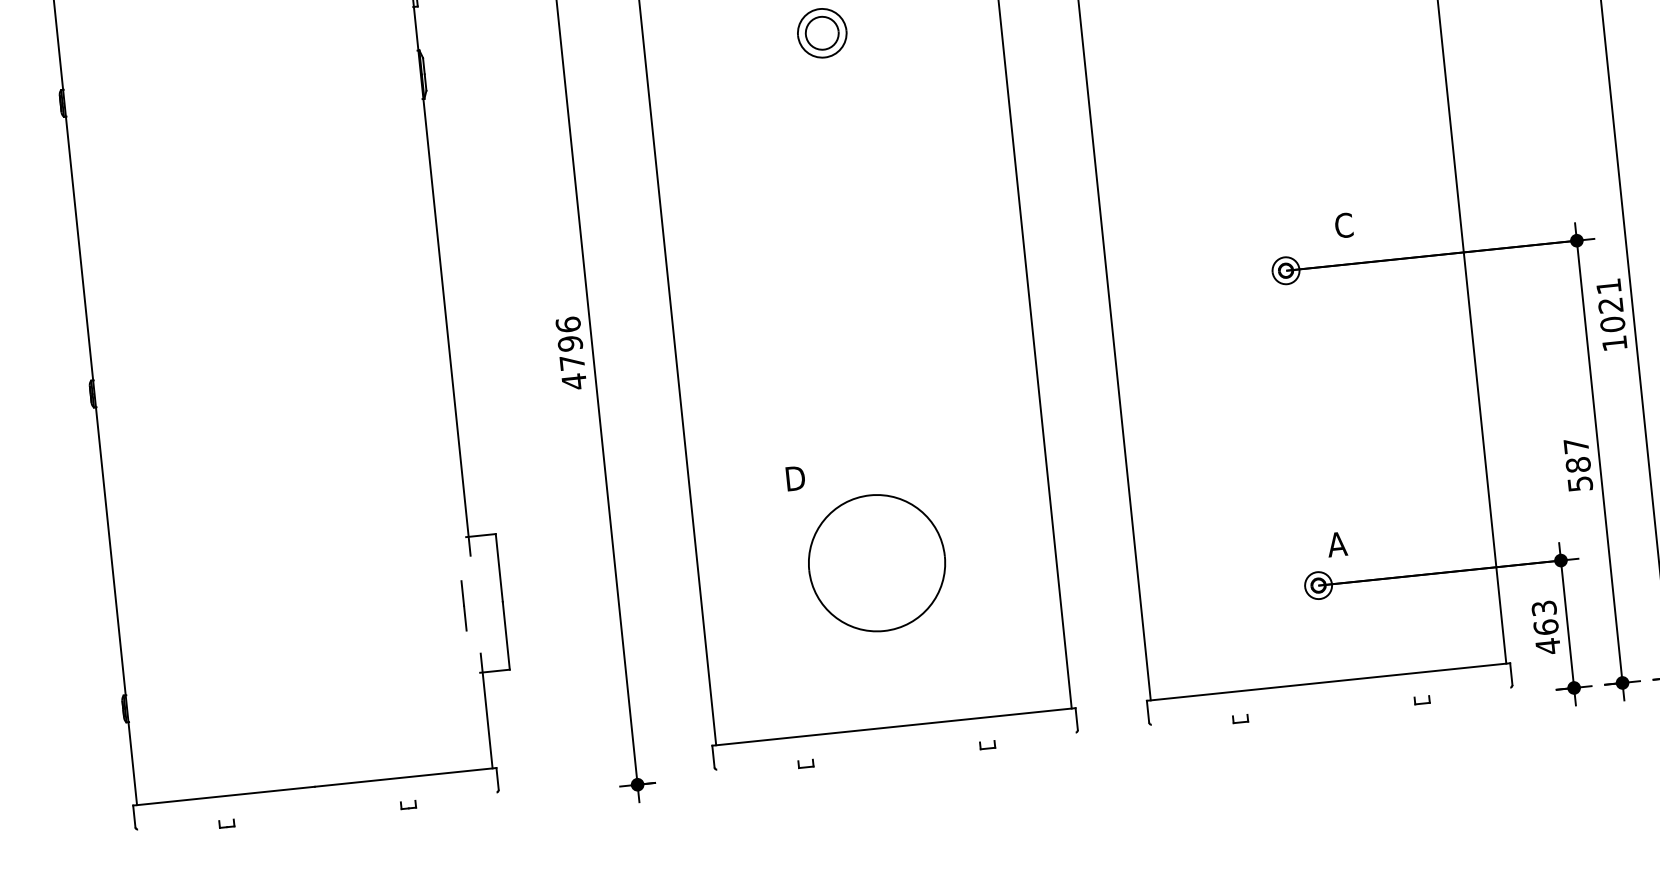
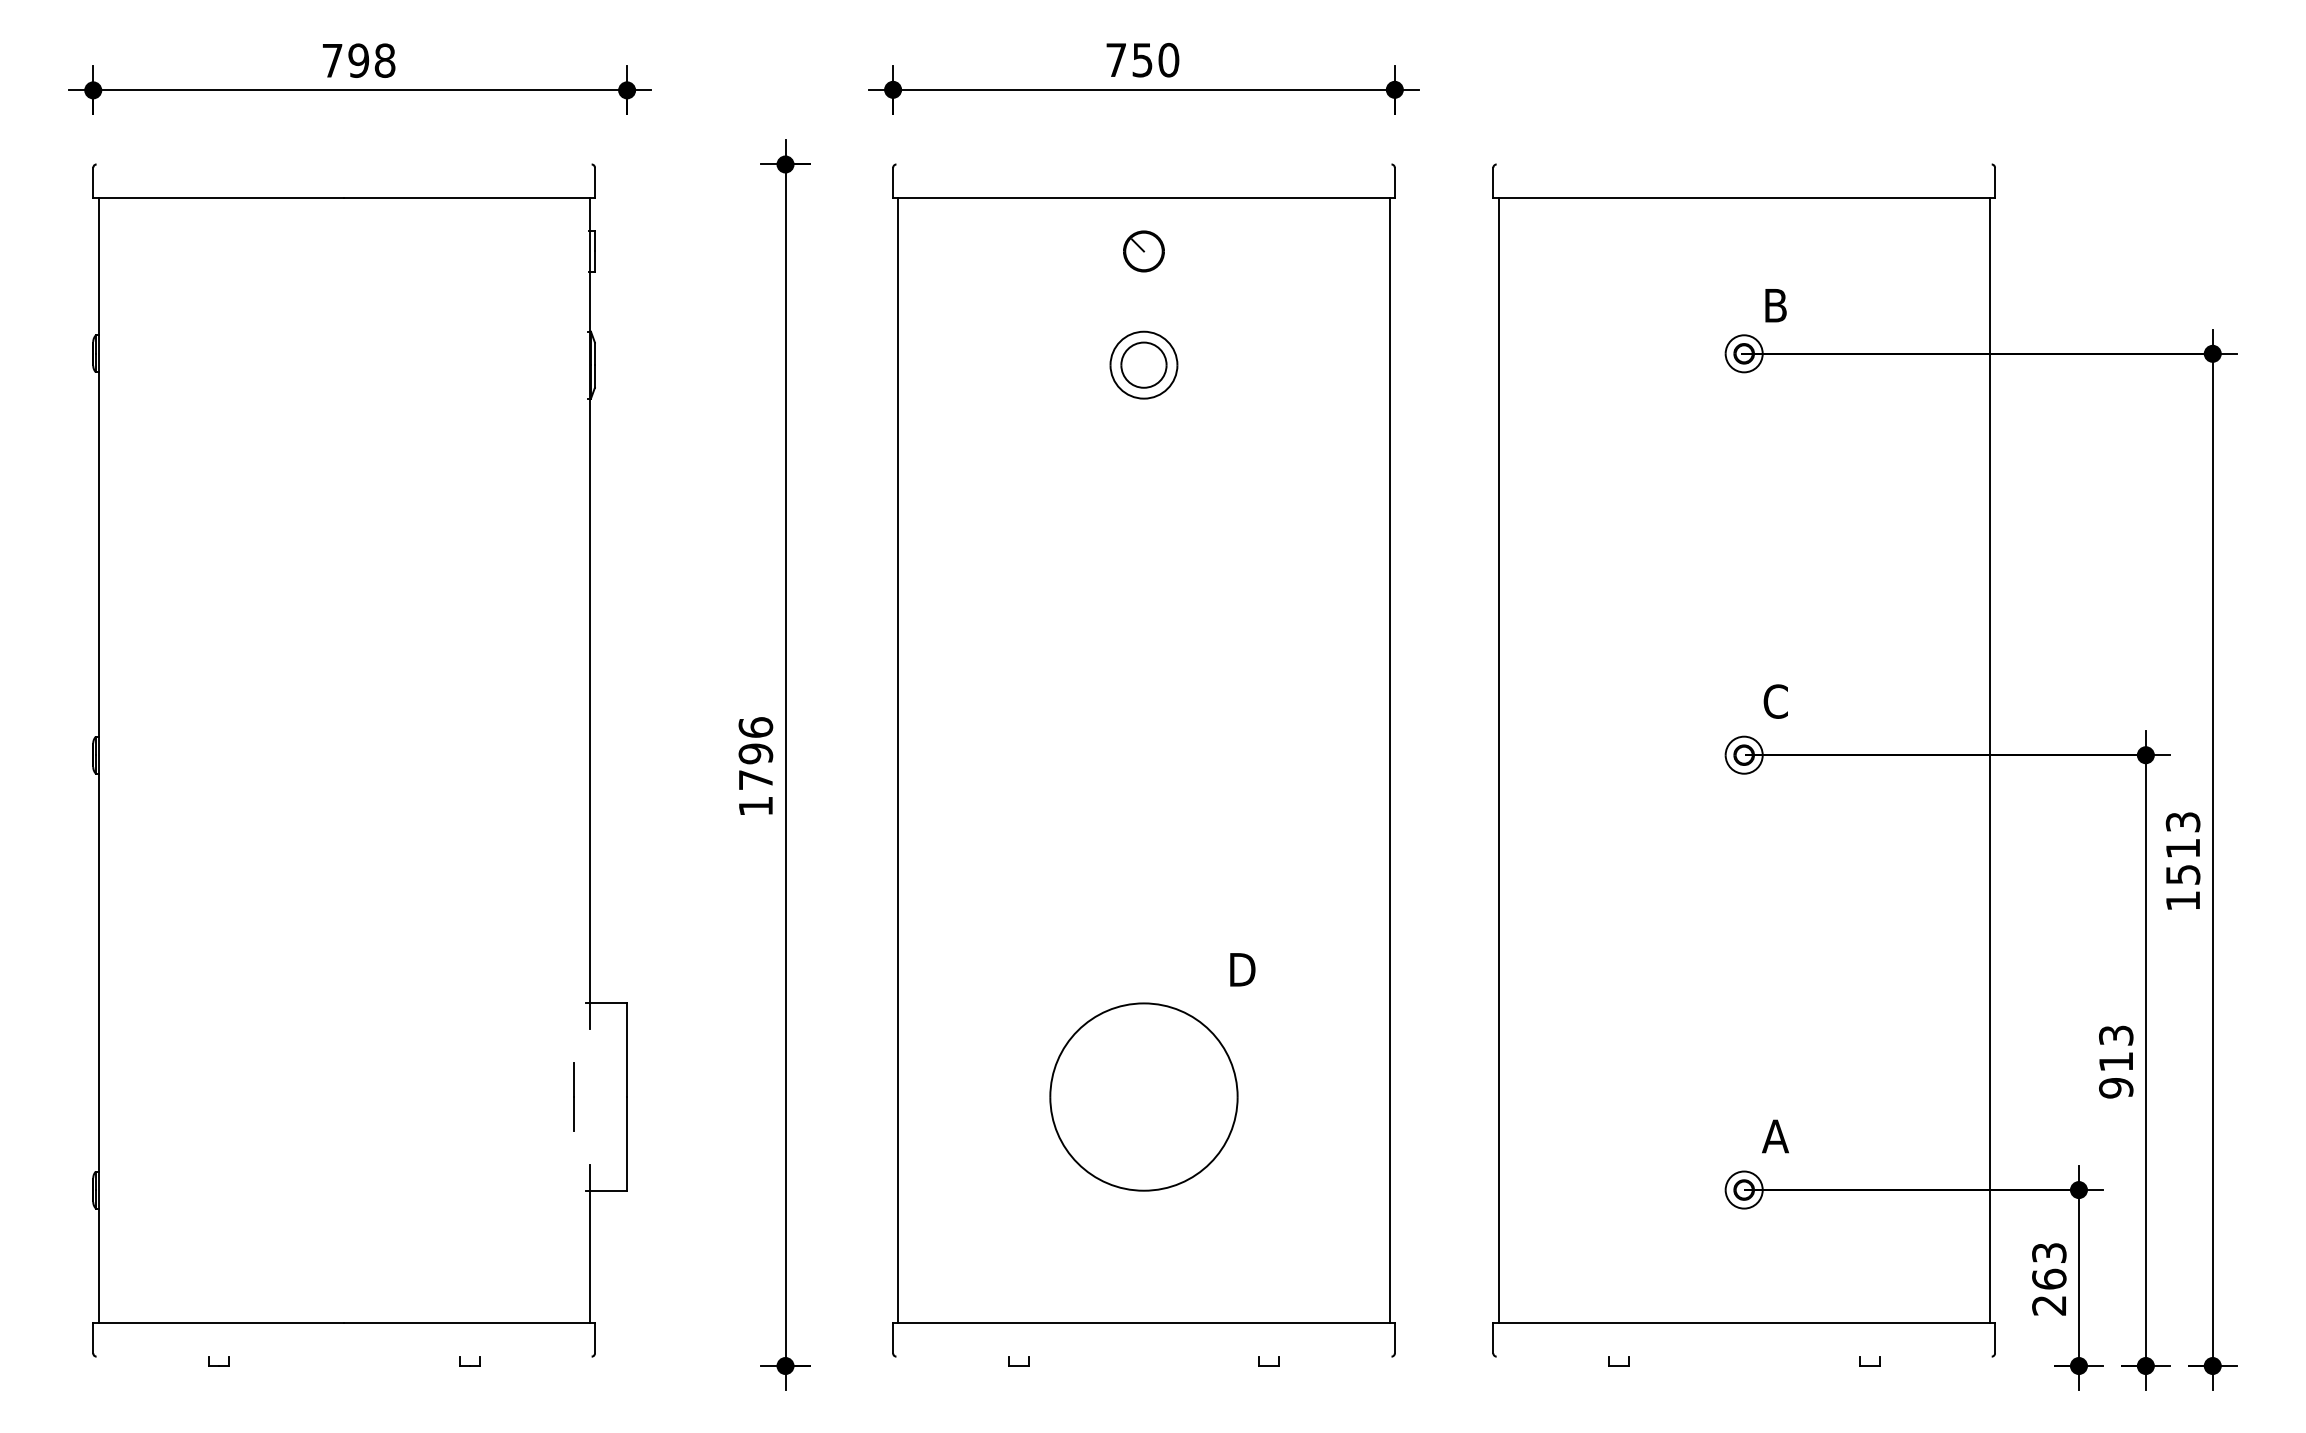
text: (1343, 225) -> (1775, 701), moved
text: (1610, 305) -> (2182, 848), 1021 -> 1513
text: (574, 381) -> (755, 806), 4796 -> 1796
text: (1578, 464) -> (2116, 1061), 587 -> 913
text: (795, 478) -> (1242, 969), moved
text: (1547, 646) -> (2048, 1305), 463 -> 263

